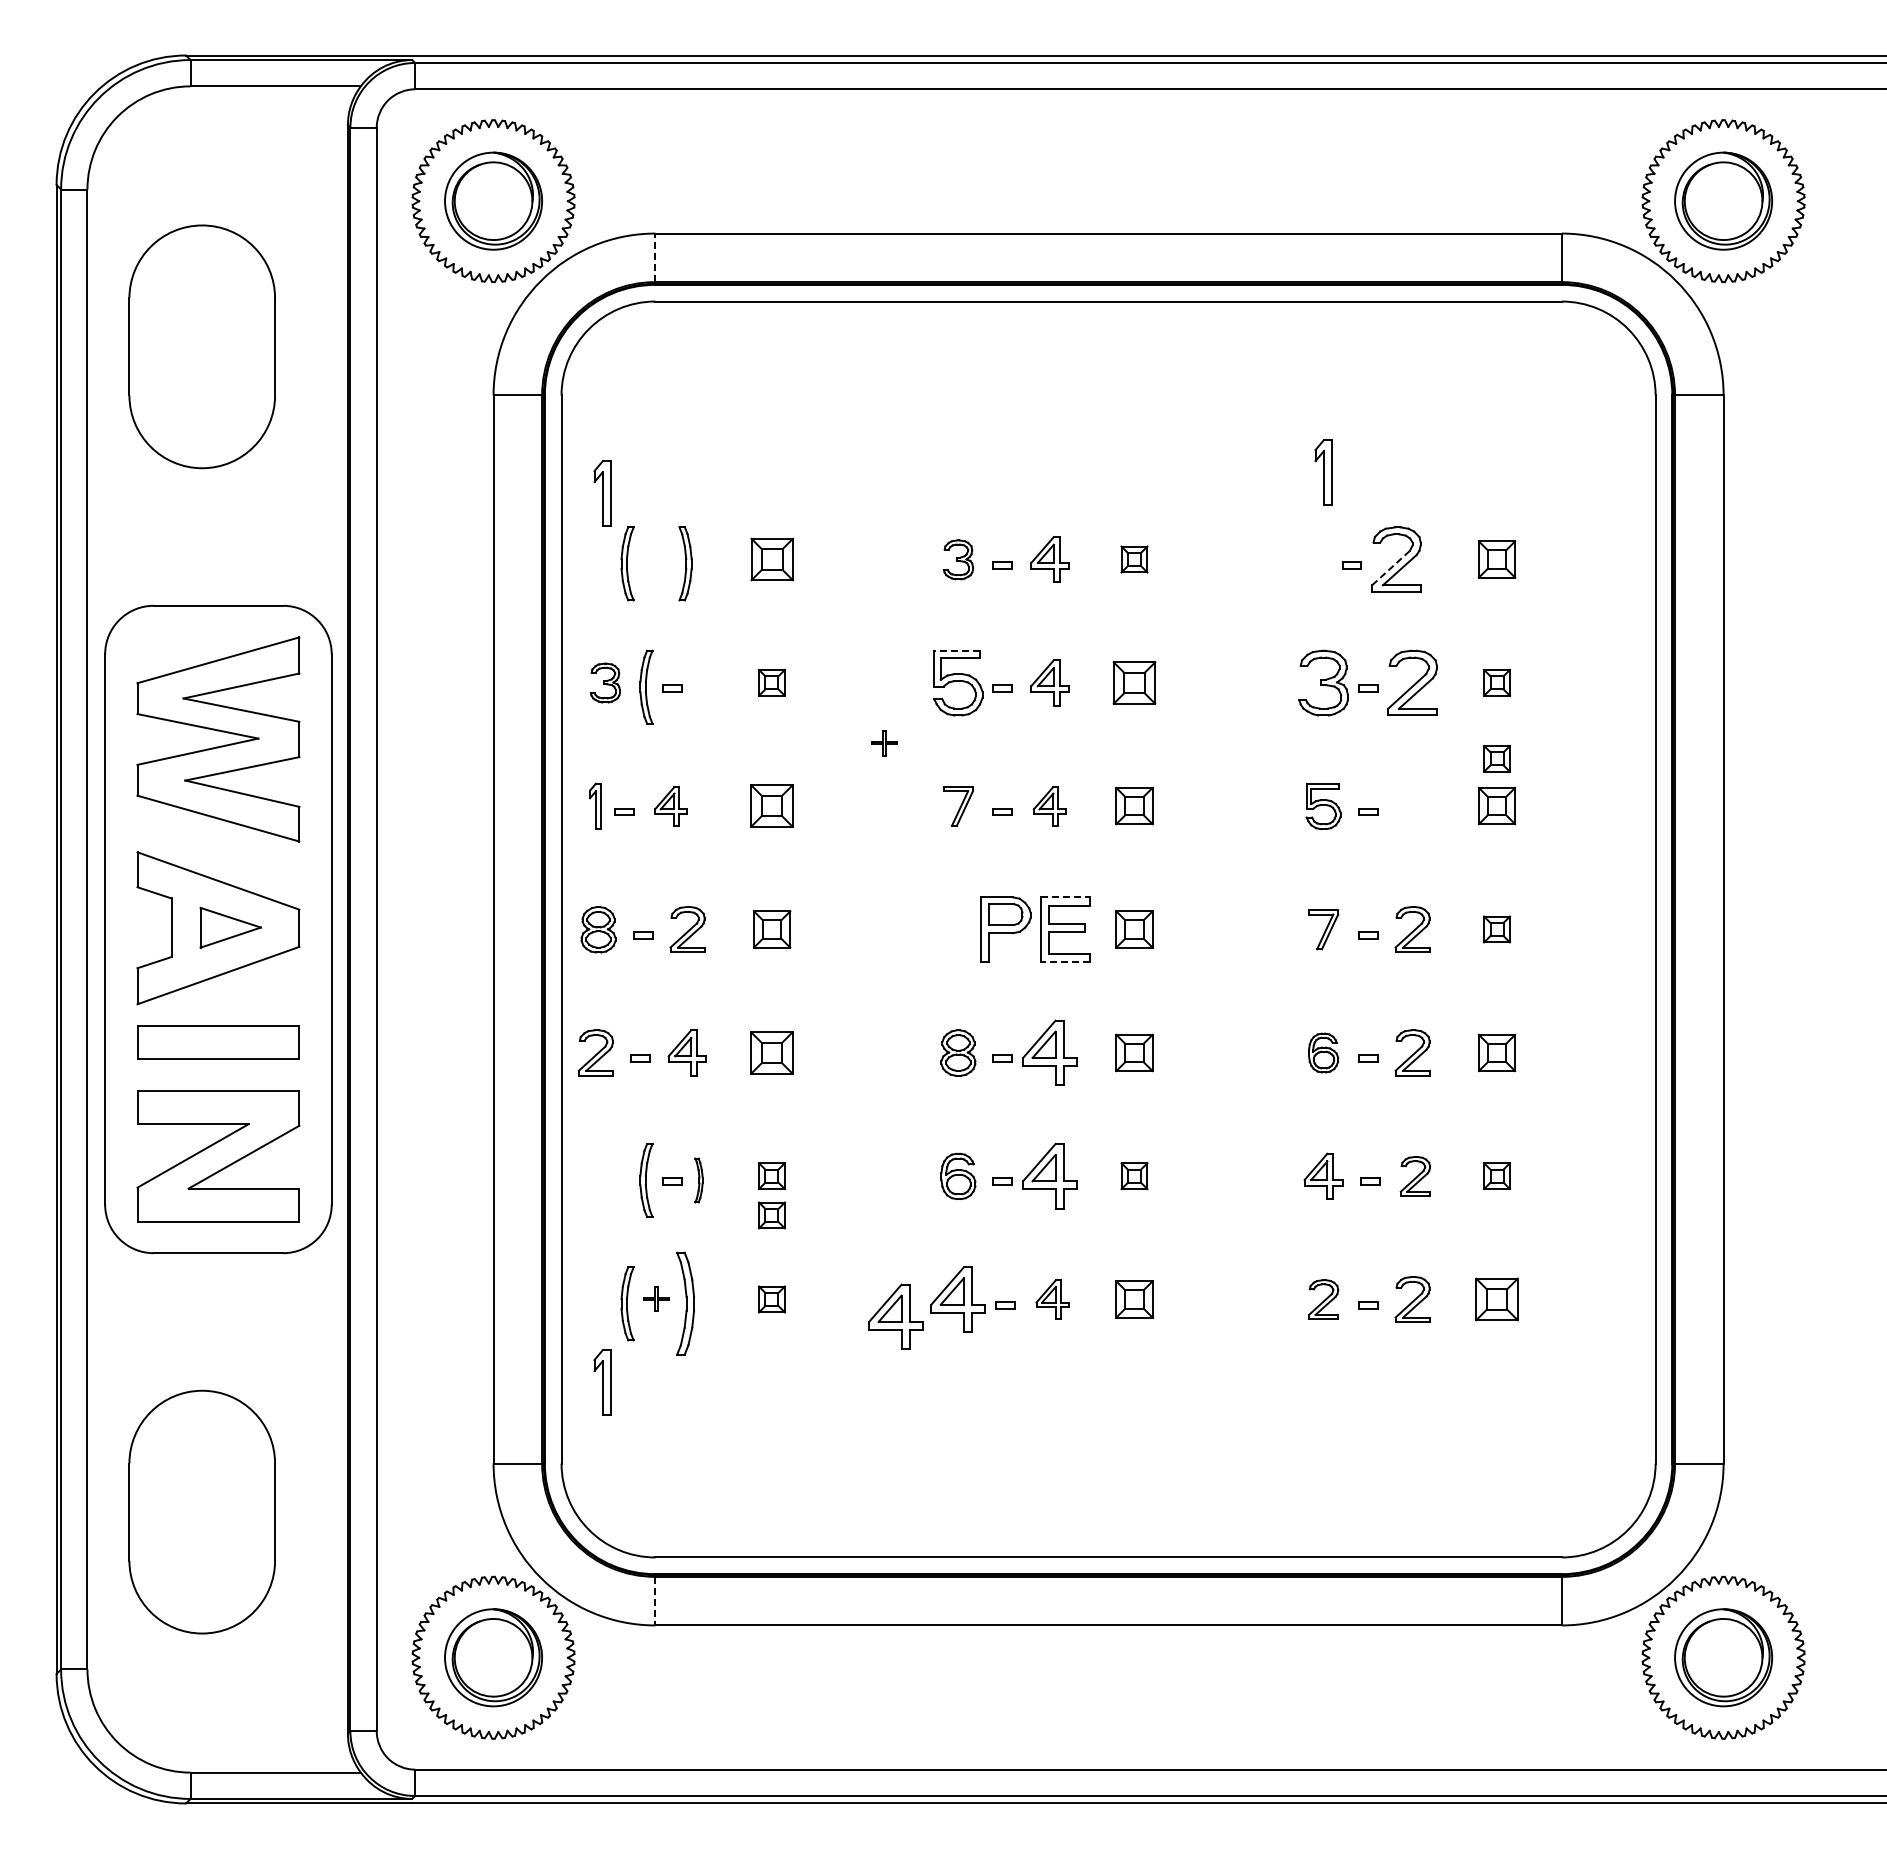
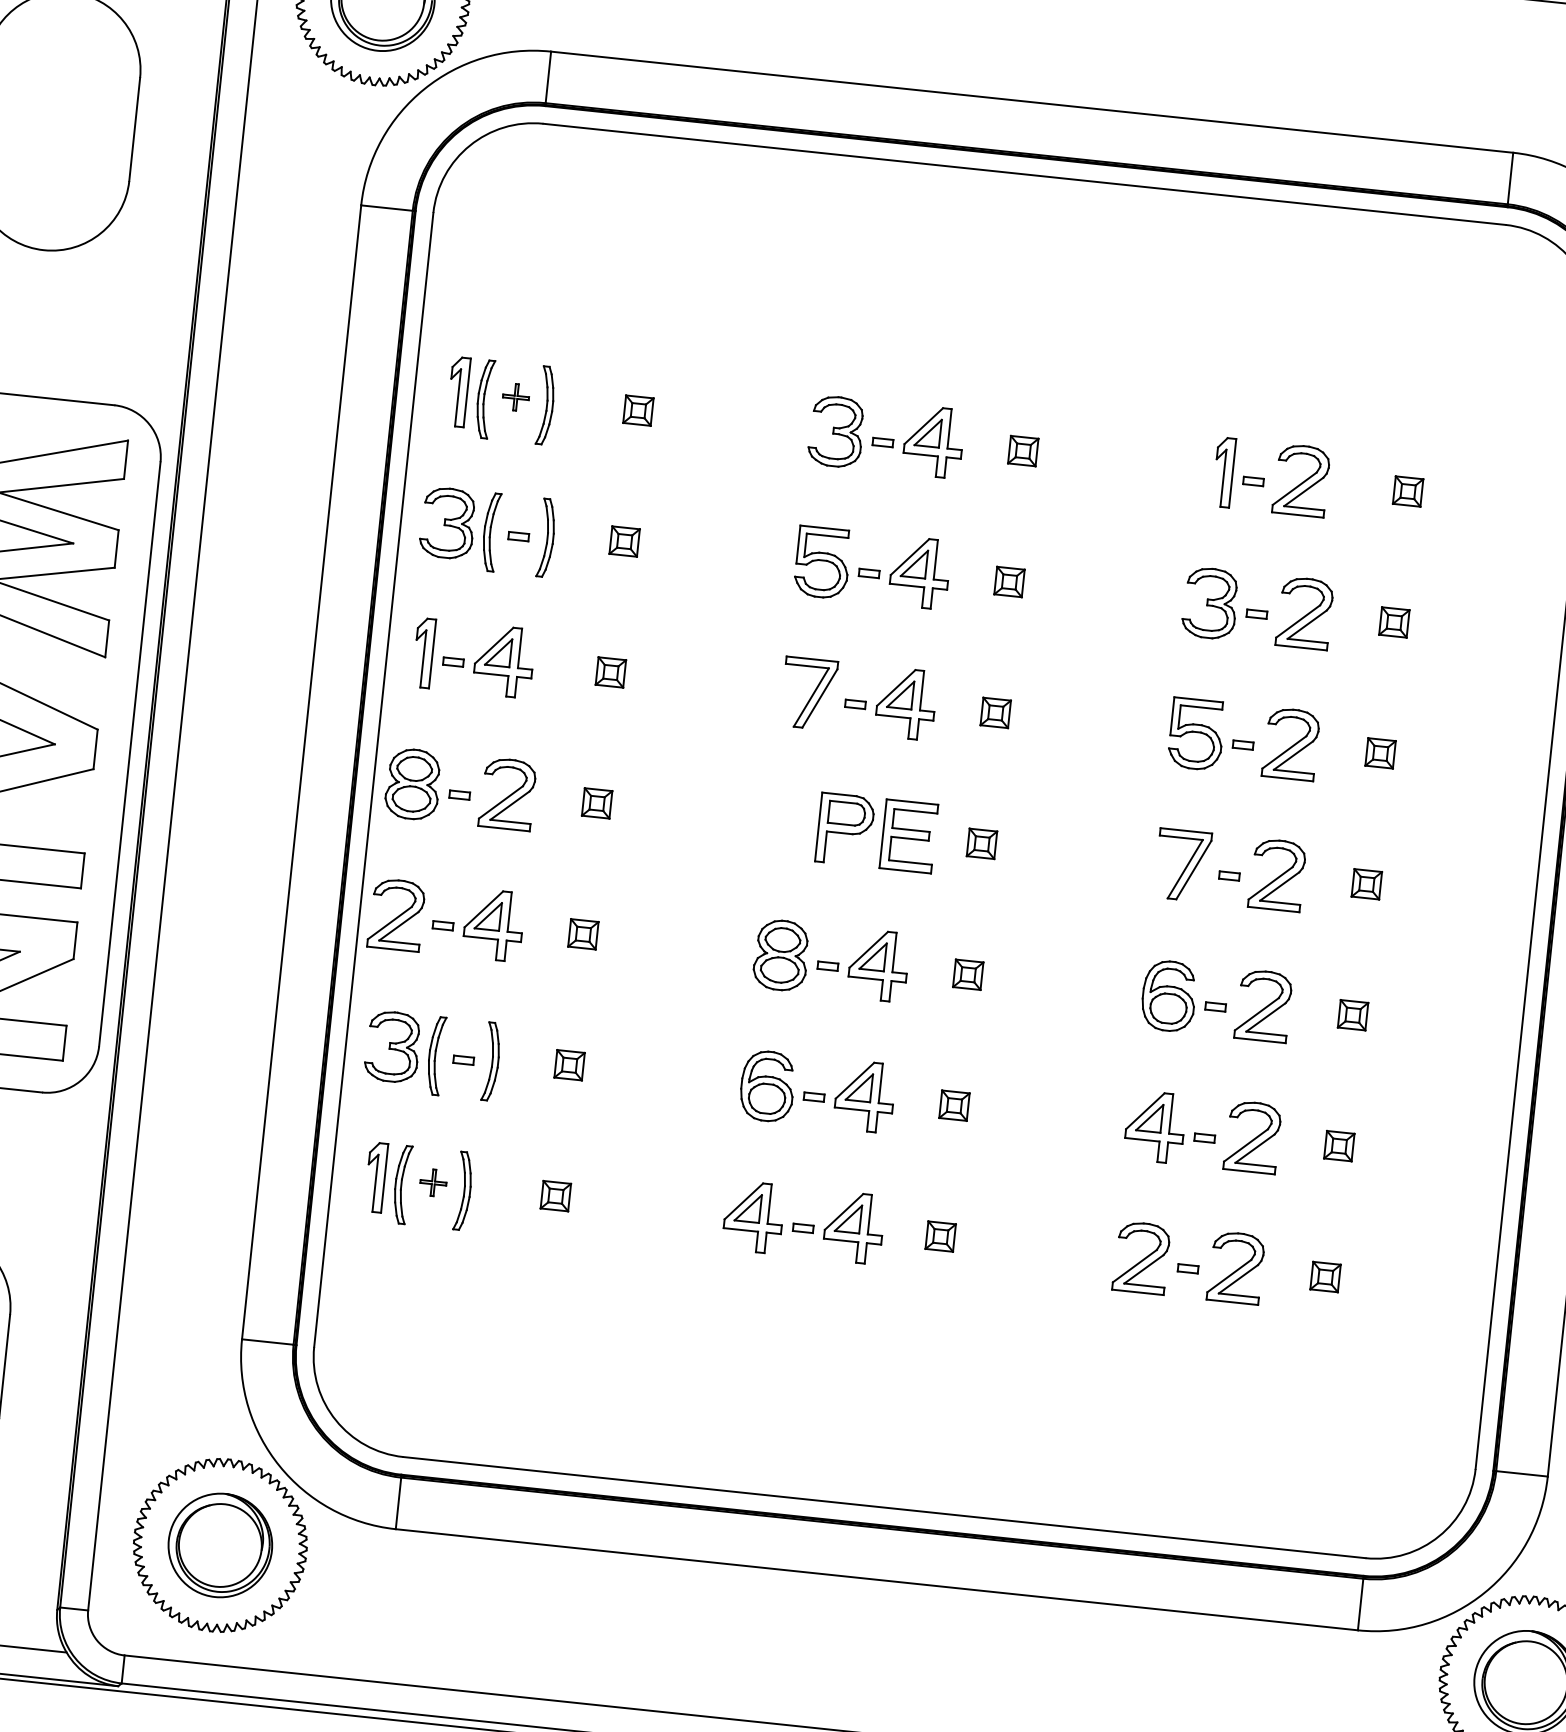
line: (655, 257) -> (548, 77), dashed -> solid
part: (1323, 472) -> (1223, 472), moved
part: (602, 493) -> (458, 391), moved
part: (771, 559) -> (637, 410), size x0.62
part: (958, 559) -> (836, 431), size x1.67
part: (1049, 559) -> (933, 441), size x1.43
part: (1496, 559) -> (1407, 491), size x0.71
line: (1391, 568) -> (1295, 489), dashed -> solid
line: (957, 650) -> (825, 527), dashed -> solid
part: (605, 682) -> (448, 522), size x1.67
part: (1049, 682) -> (919, 572), size x1.43
part: (1134, 682) -> (1009, 581), size x0.62
part: (699, 686) -> (547, 537), added
part: (884, 742) -> (515, 396), moved
part: (1496, 758) -> (1385, 702), removed
part: (595, 806) -> (423, 653), size x1.43
part: (670, 806) -> (503, 661), size x1.67
part: (771, 806) -> (610, 672), size x0.62
part: (958, 806) -> (808, 693), size x1.67
part: (1049, 806) -> (905, 703), size x1.67
part: (1134, 806) -> (995, 713), size x0.71
part: (1323, 806) -> (1196, 734), size x1.43
part: (1412, 806) -> (1290, 744), added
part: (1496, 806) -> (1380, 753), size x0.71
line: (1066, 897) -> (913, 802), dashed -> solid
part: (598, 929) -> (413, 784), size x1.43
part: (687, 929) -> (507, 793), size x1.43
part: (771, 929) -> (596, 803), size x0.71
part: (1134, 929) -> (982, 843), size x0.71
part: (1323, 929) -> (1182, 864), size x1.67
part: (1412, 929) -> (1277, 874), size x1.43
line: (1065, 962) -> (905, 871), dashed -> solid
part: (595, 1052) -> (396, 914), size x1.43
part: (687, 1052) -> (493, 924), size x1.43
part: (771, 1052) -> (582, 933), size x0.62
part: (958, 1052) -> (781, 954), size x1.43
part: (1134, 1052) -> (968, 974), size x0.71
part: (1323, 1052) -> (1168, 995), size x1.67
part: (1412, 1052) -> (1263, 1005), size x1.43
part: (1496, 1052) -> (1352, 1014), size x0.71
part: (605, 1176) -> (392, 1047), added
part: (958, 1176) -> (767, 1086), size x1.43
part: (1323, 1176) -> (1155, 1127), size x1.43
part: (1415, 1176) -> (1252, 1137), size x1.67
part: (698, 1180) -> (491, 1061), size x1.67
part: (771, 1215) -> (564, 1106), removed
part: (1052, 1299) -> (853, 1227), size x1.67
part: (1134, 1299) -> (940, 1236), size x0.71
part: (1323, 1299) -> (1141, 1257), size x1.67
part: (1412, 1299) -> (1235, 1267), size x1.43
part: (1496, 1299) -> (1325, 1277), size x0.62
part: (685, 1303) -> (463, 1190), size x0.71
part: (895, 1316) -> (685, 1228), removed
part: (602, 1382) -> (375, 1177), moved
line: (655, 1601) -> (398, 1503), dashed -> solid

